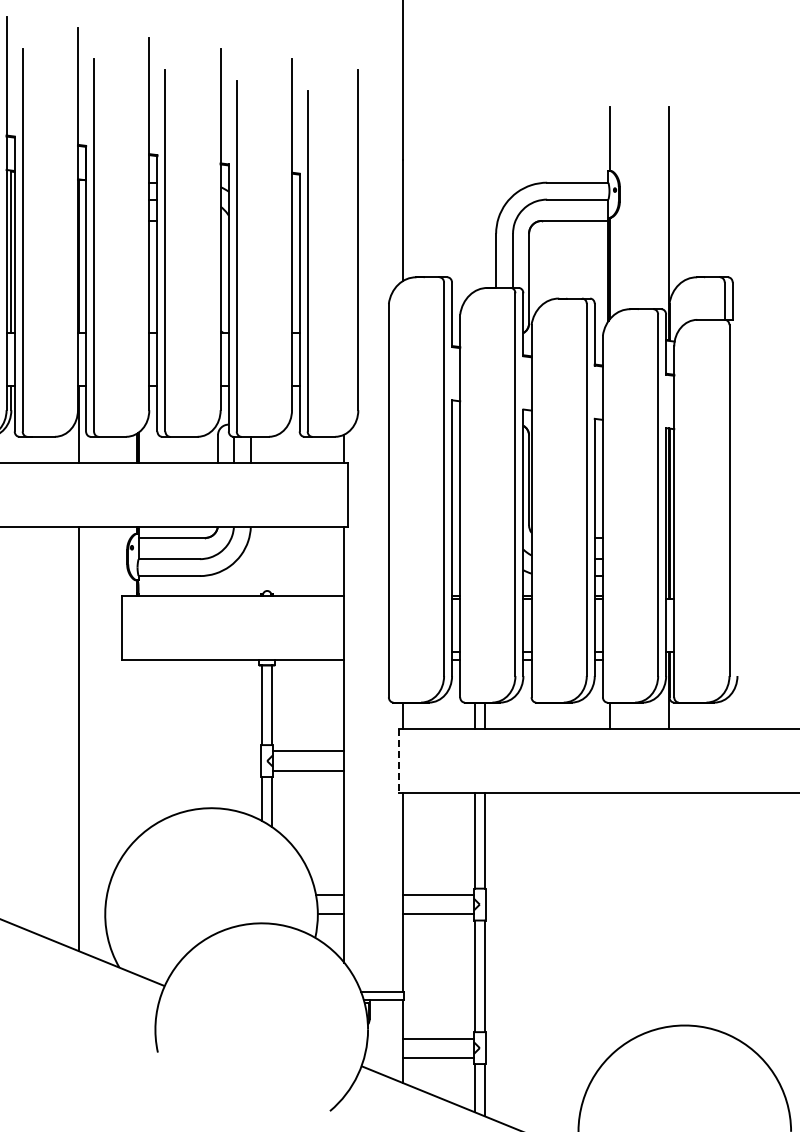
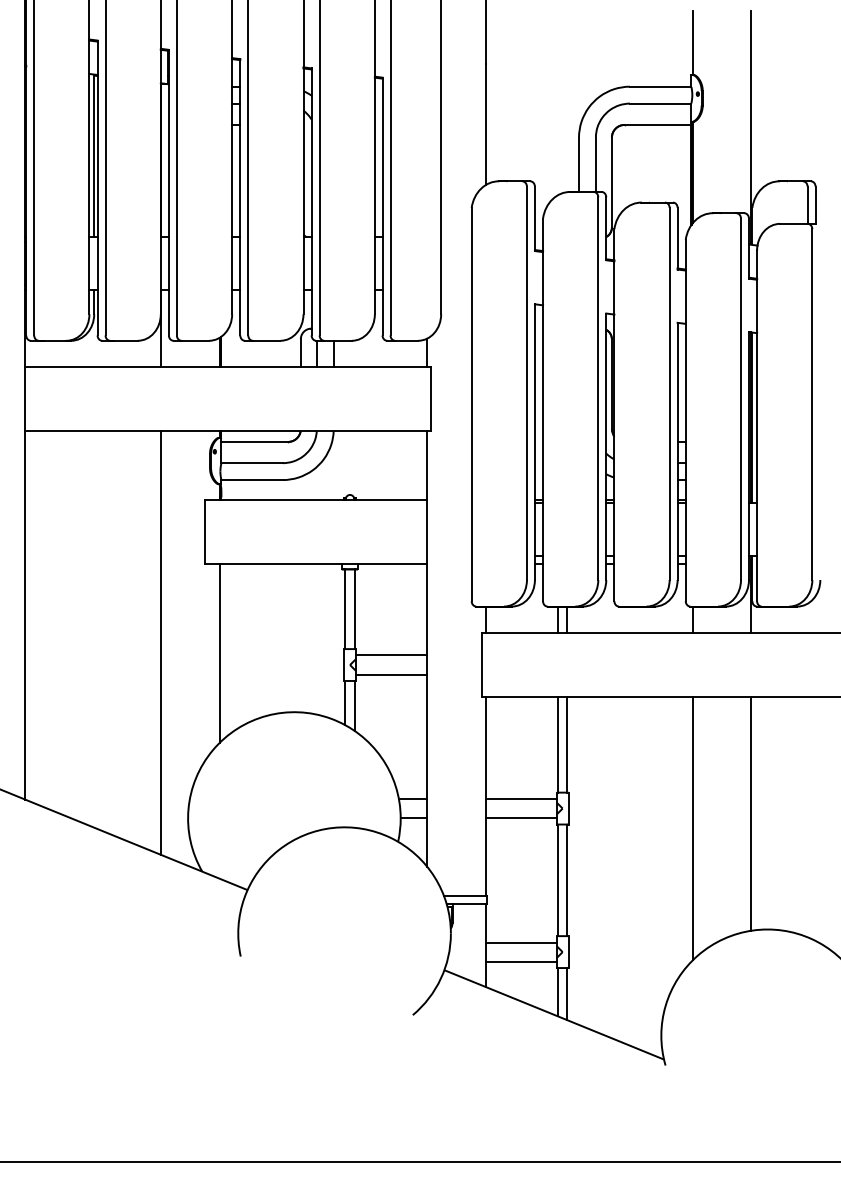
line: (136, 749) -> (219, 653), added
line: (398, 761) -> (481, 665), dashed -> solid
line: (668, 909) -> (751, 813), added
line: (609, 924) -> (692, 828), added

